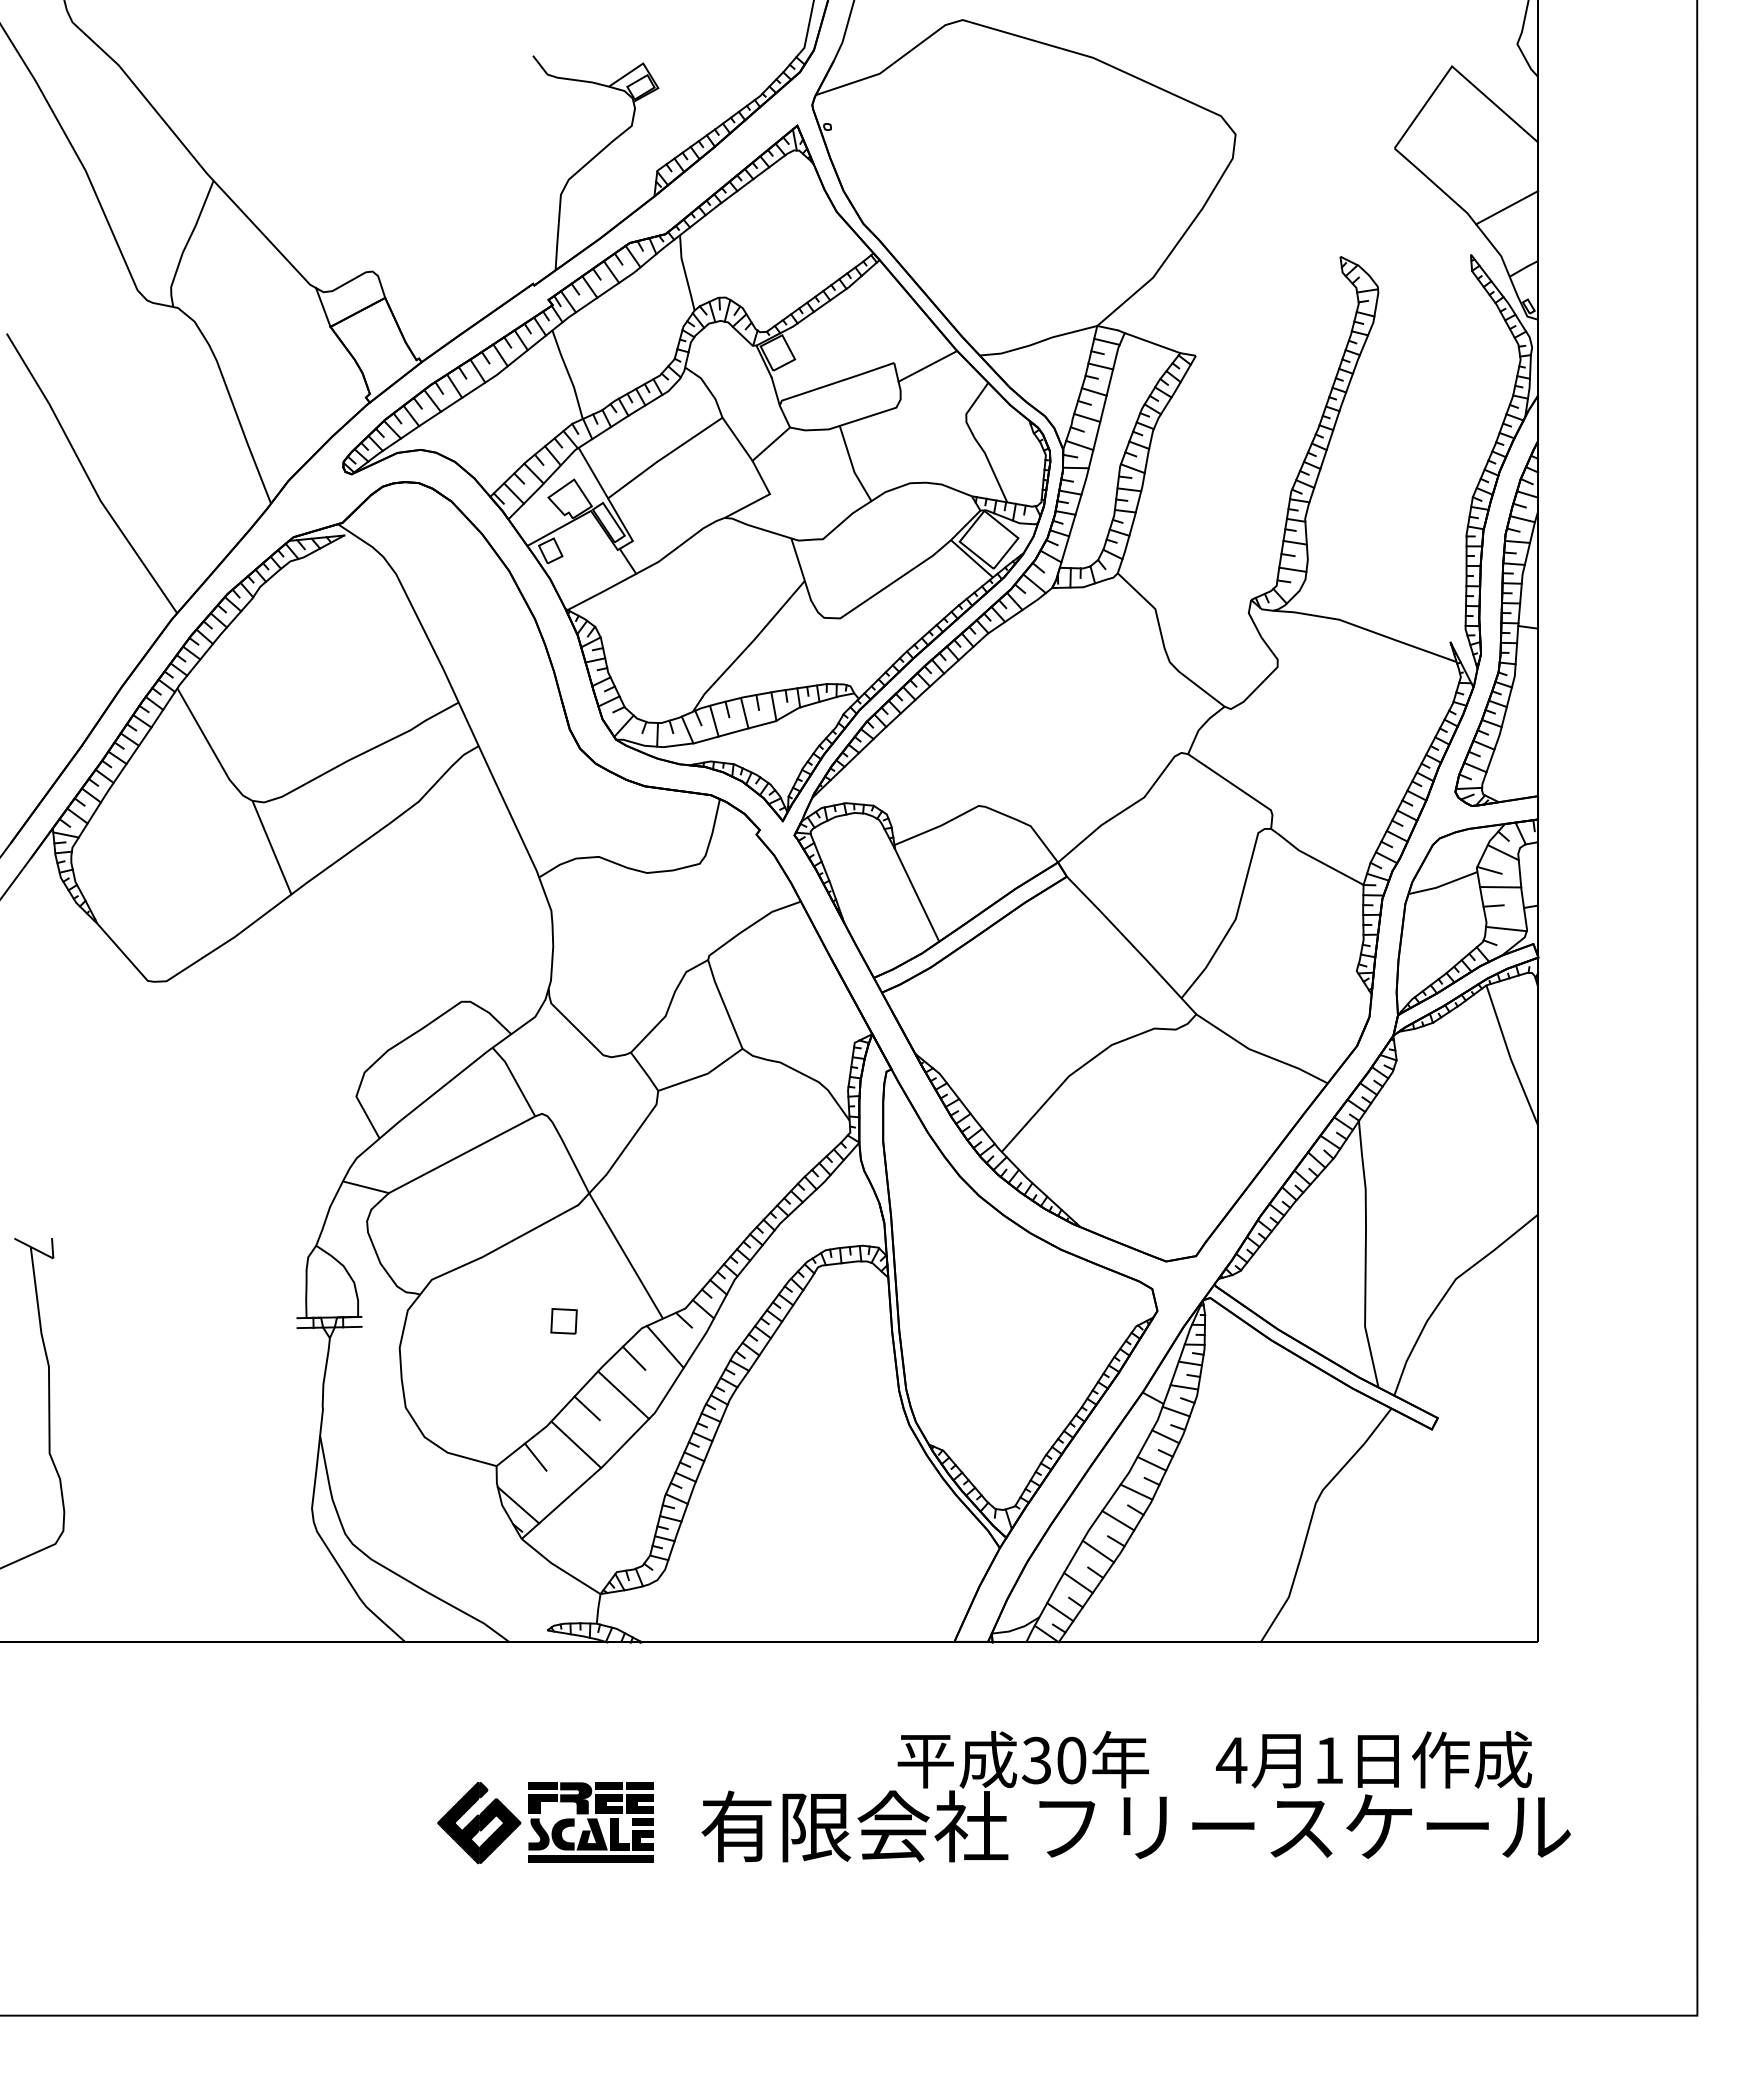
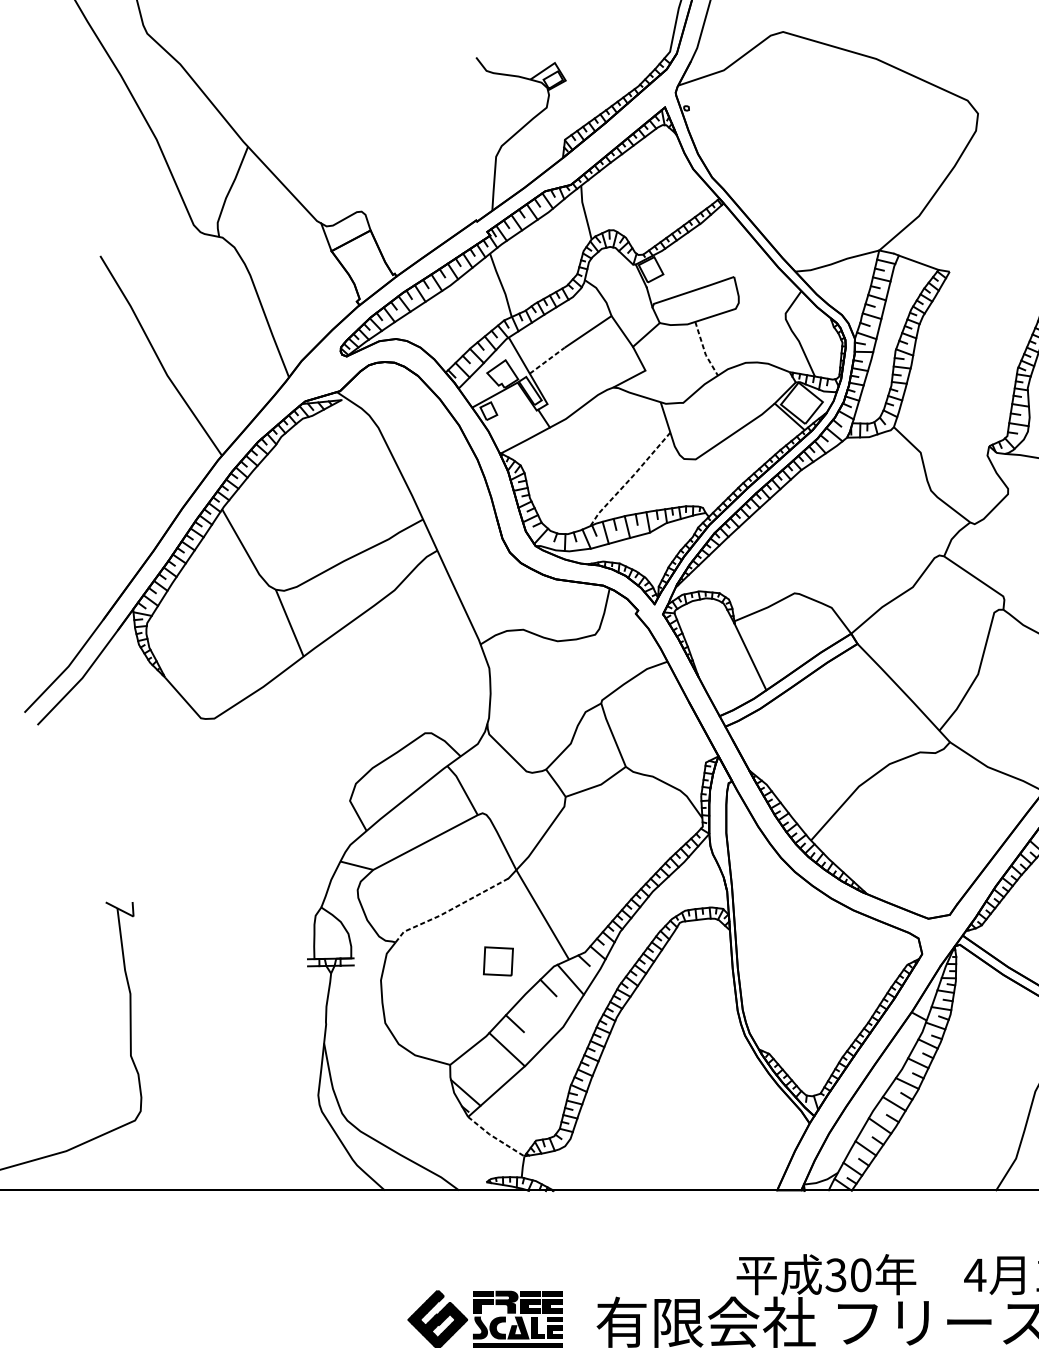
line: (927, 366) -> (757, 279), removed
line: (852, 465) -> (704, 350), solid -> dashed
line: (632, 480) -> (547, 360), solid -> dashed
line: (748, 646) -> (630, 479), solid -> dashed
line: (497, 1249) -> (450, 910), solid -> dashed
part: (563, 1321) -> (497, 961), size x1.6
line: (623, 1394) -> (540, 1013), removed
line: (535, 1456) -> (477, 1058), removed
line: (559, 1568) -> (495, 1138), solid -> dashed

